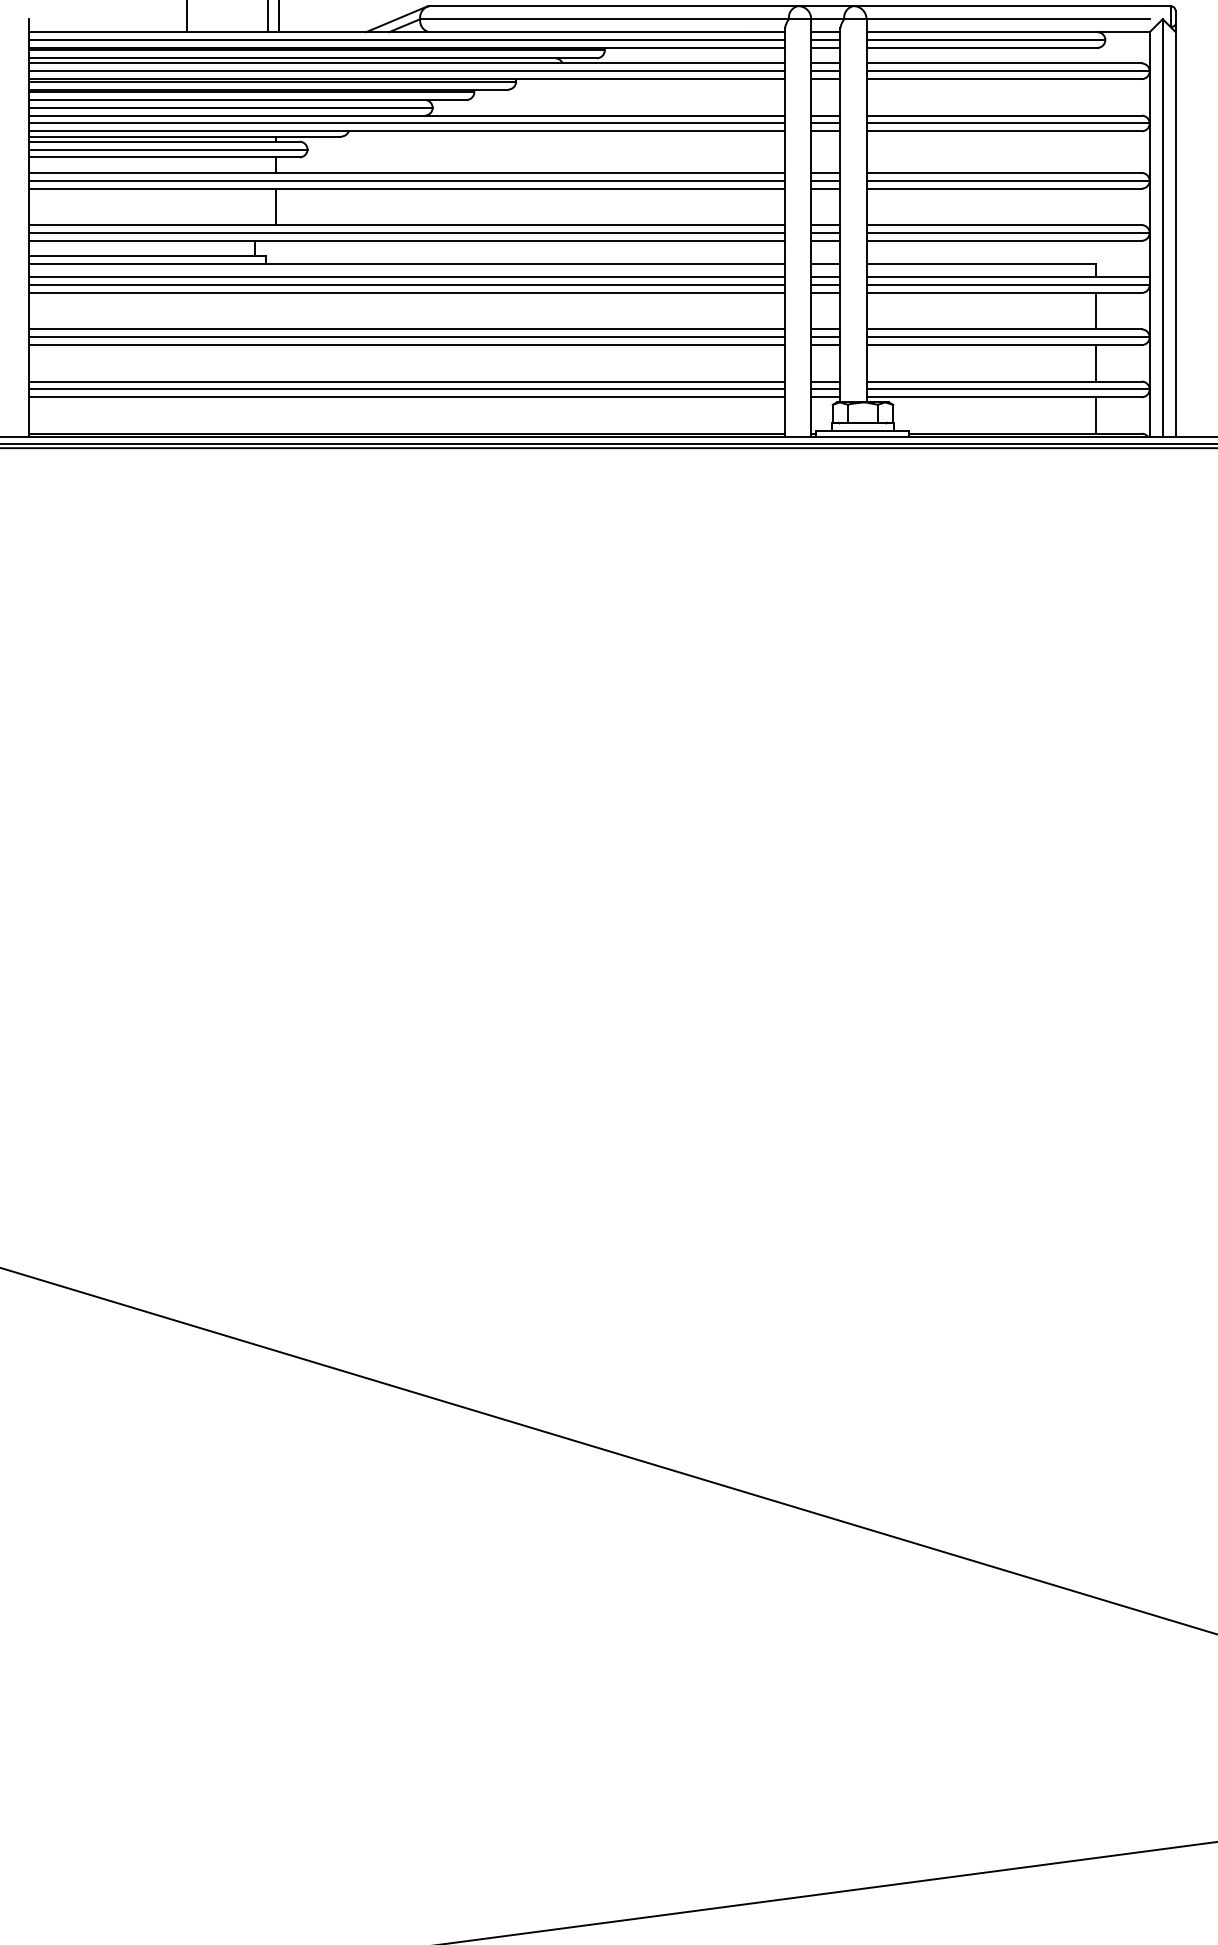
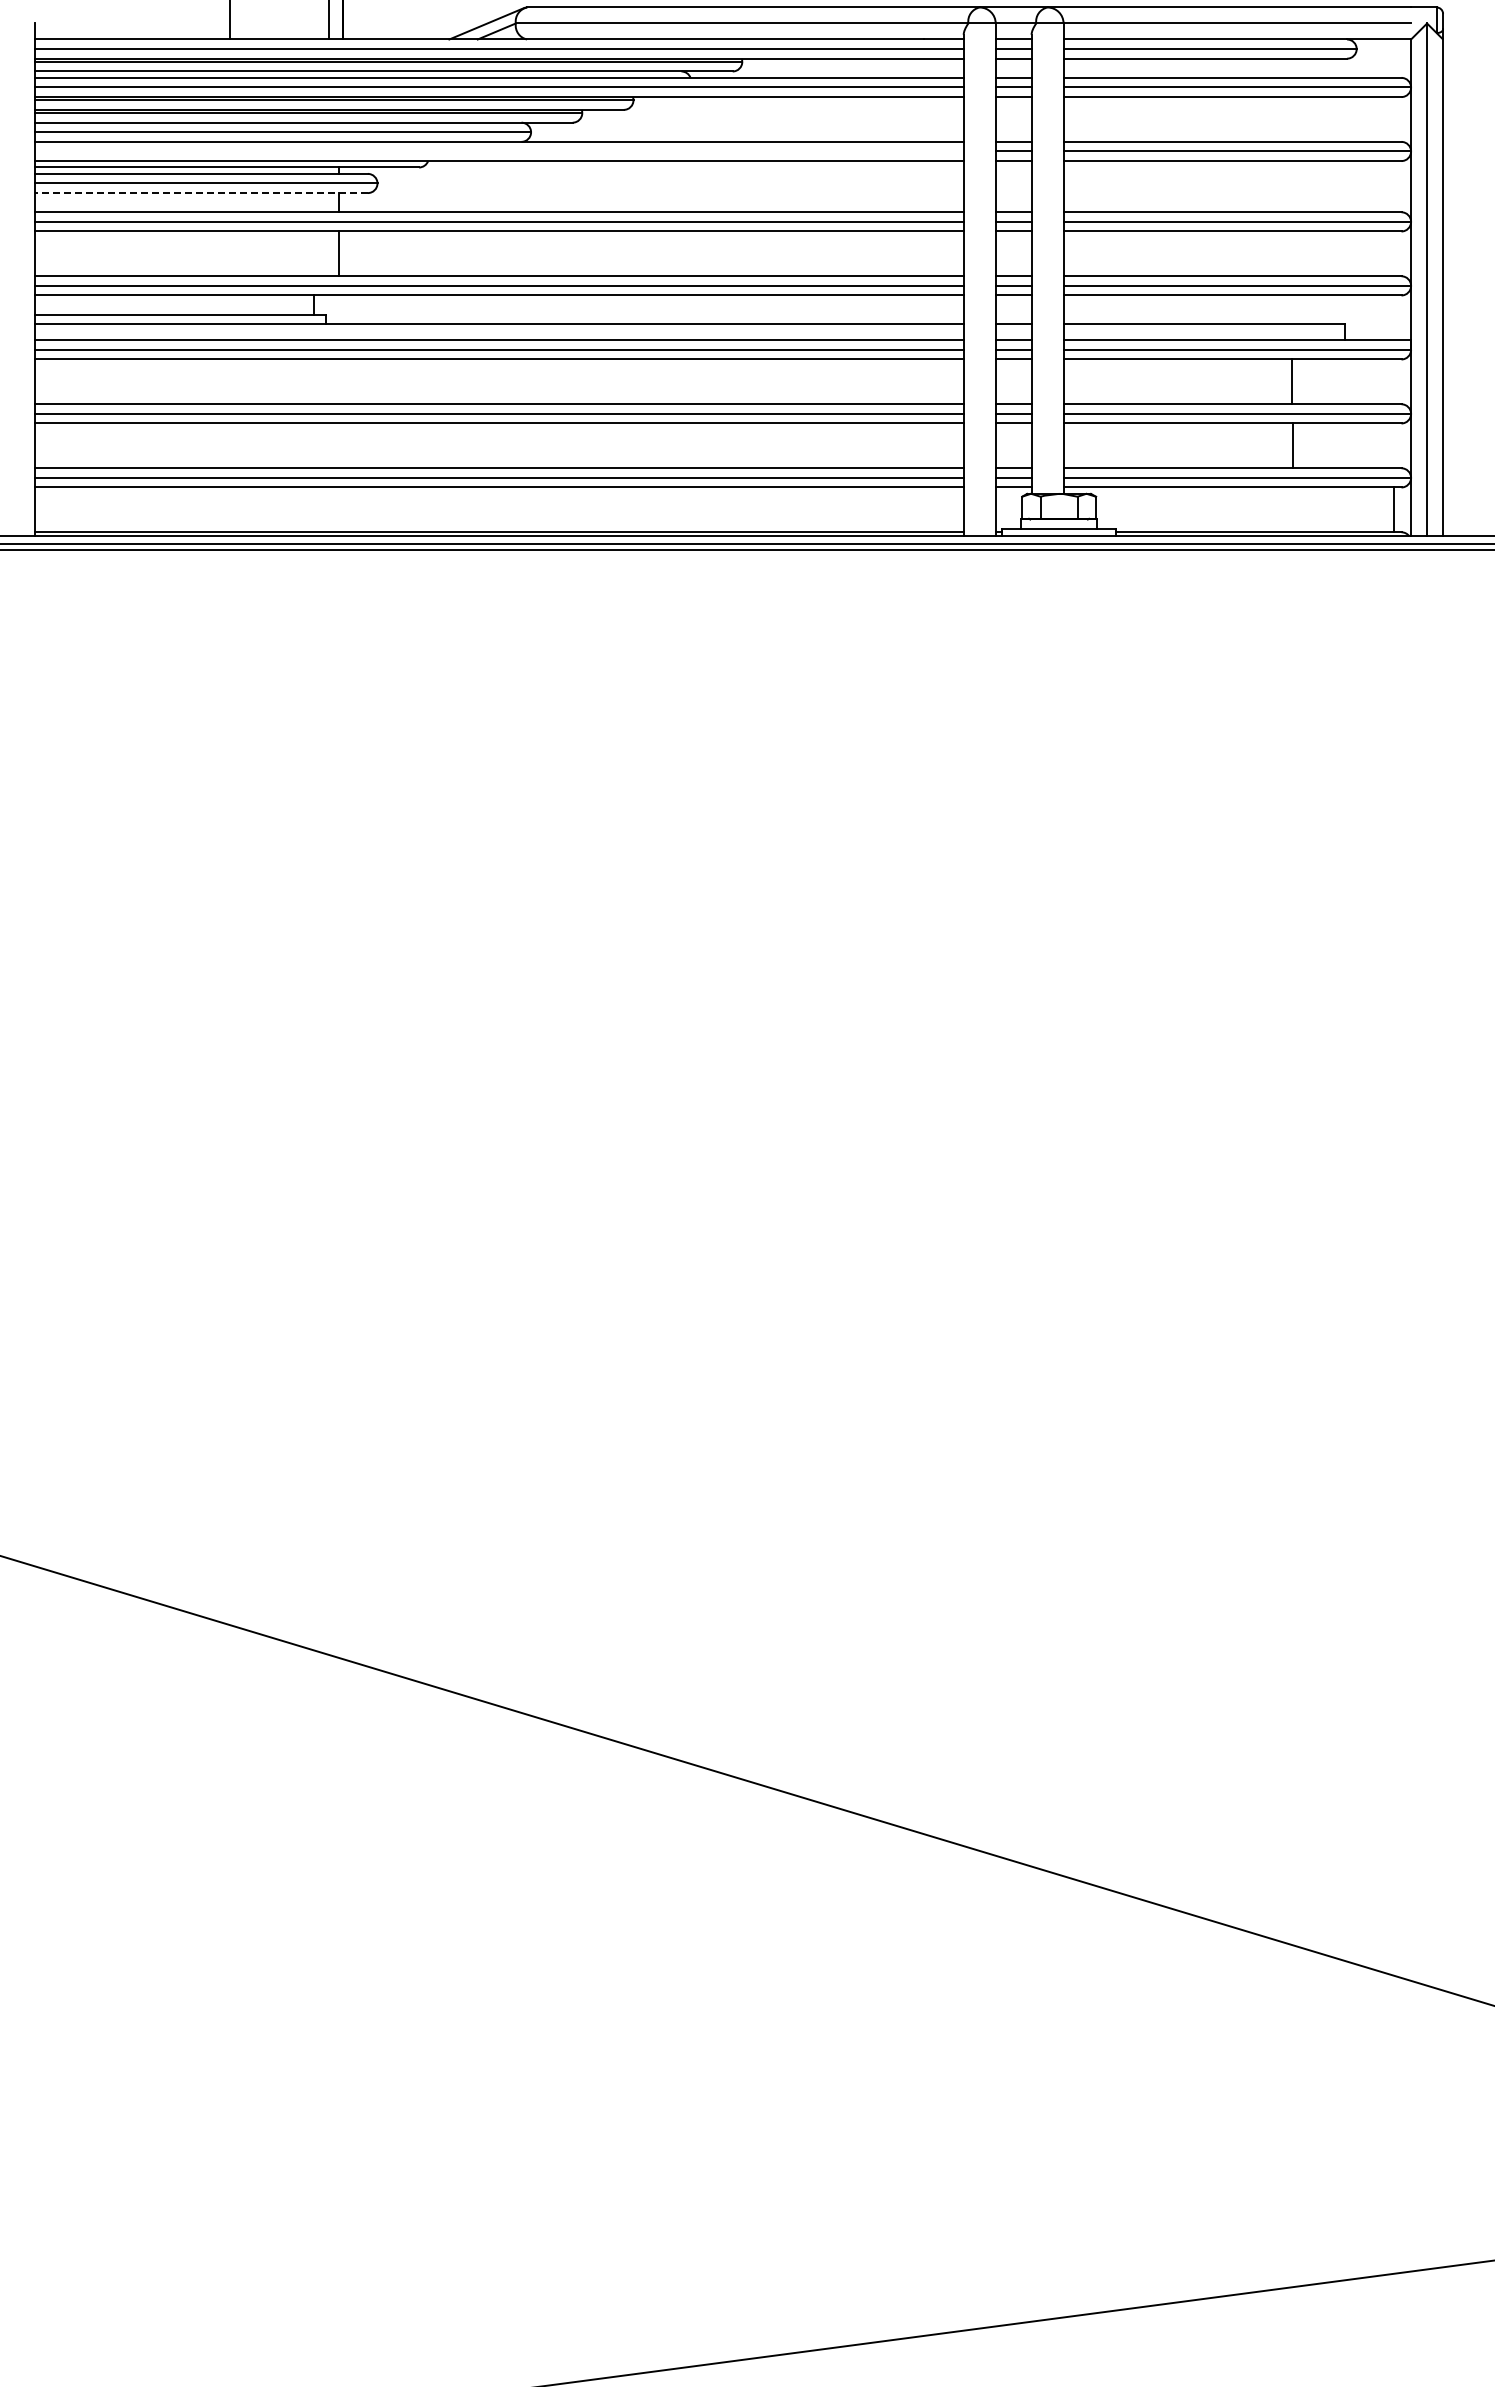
line: (406, 123) -> (499, 151), removed
line: (164, 157) -> (201, 193), solid -> dashed
line: (1096, 310) -> (1292, 381), moved
line: (1096, 363) -> (1293, 445), moved
line: (1096, 415) -> (1394, 509), moved

